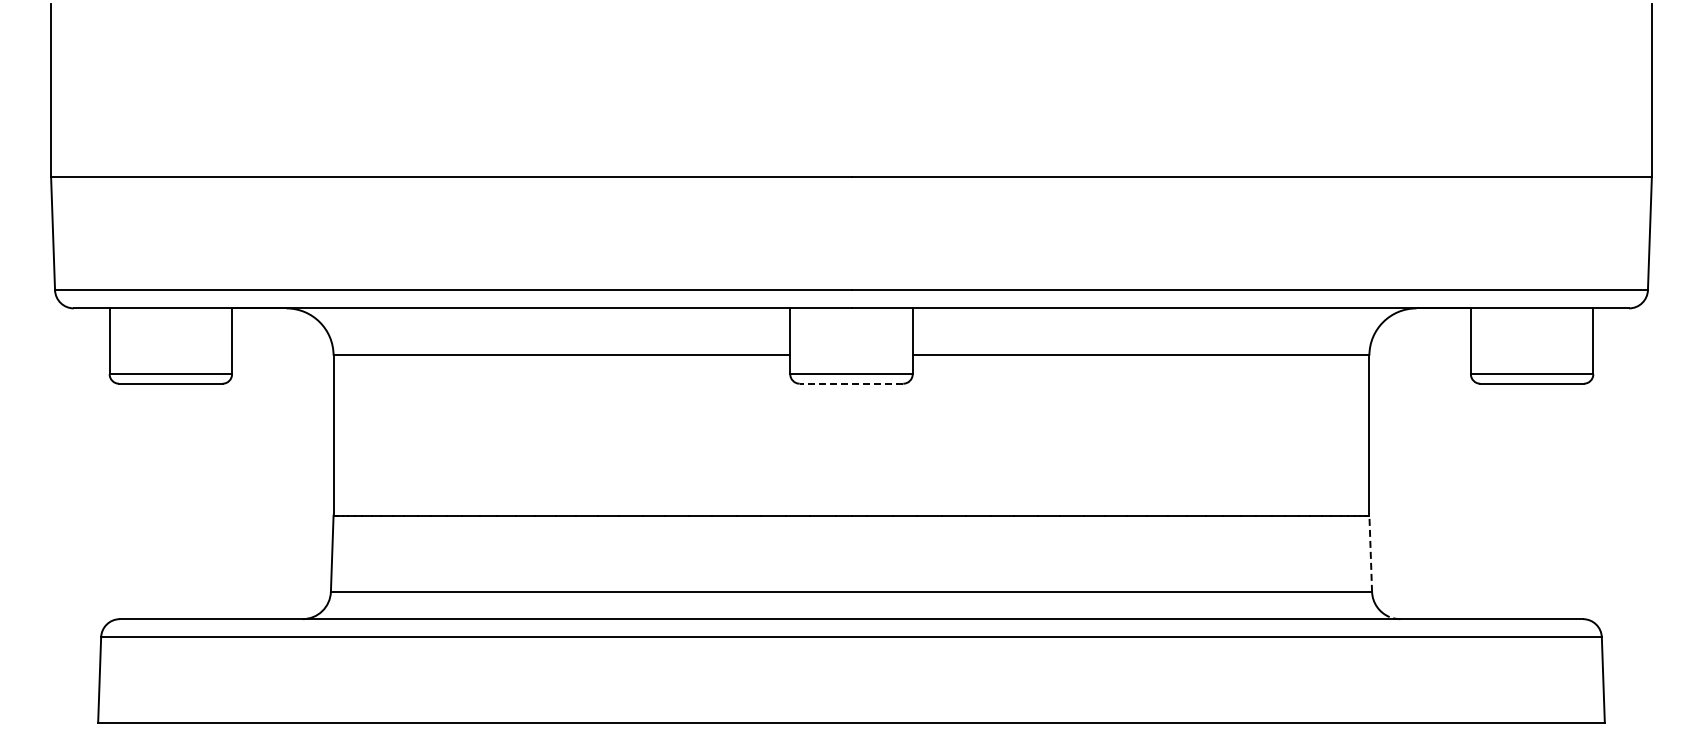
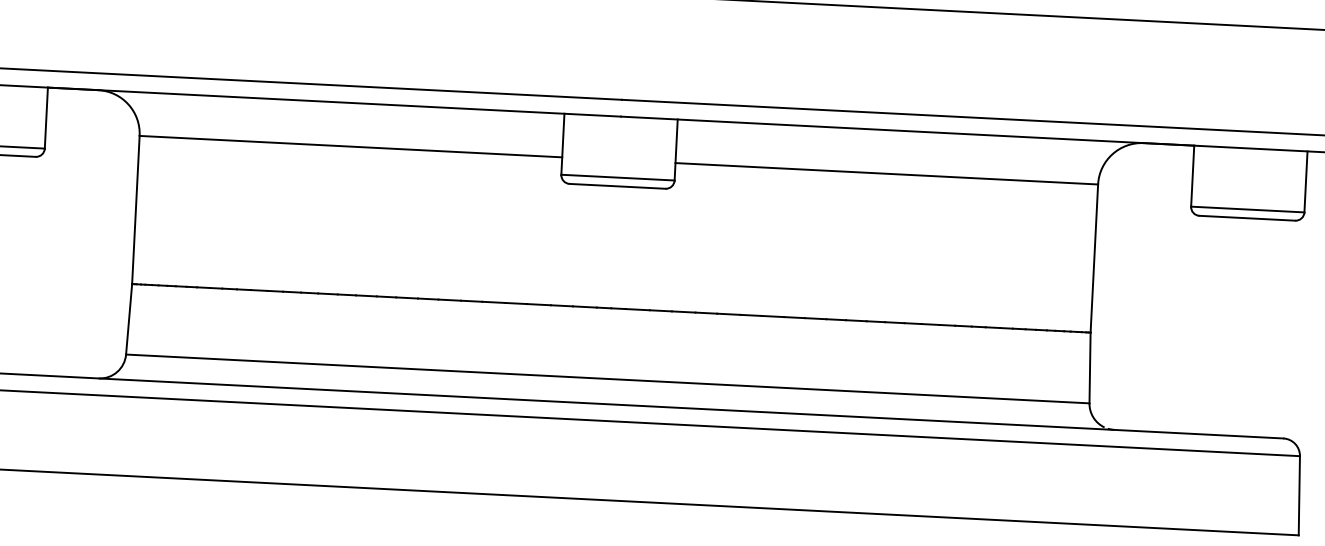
line: (851, 383) -> (617, 186), dashed -> solid
line: (1370, 553) -> (1089, 367), dashed -> solid

